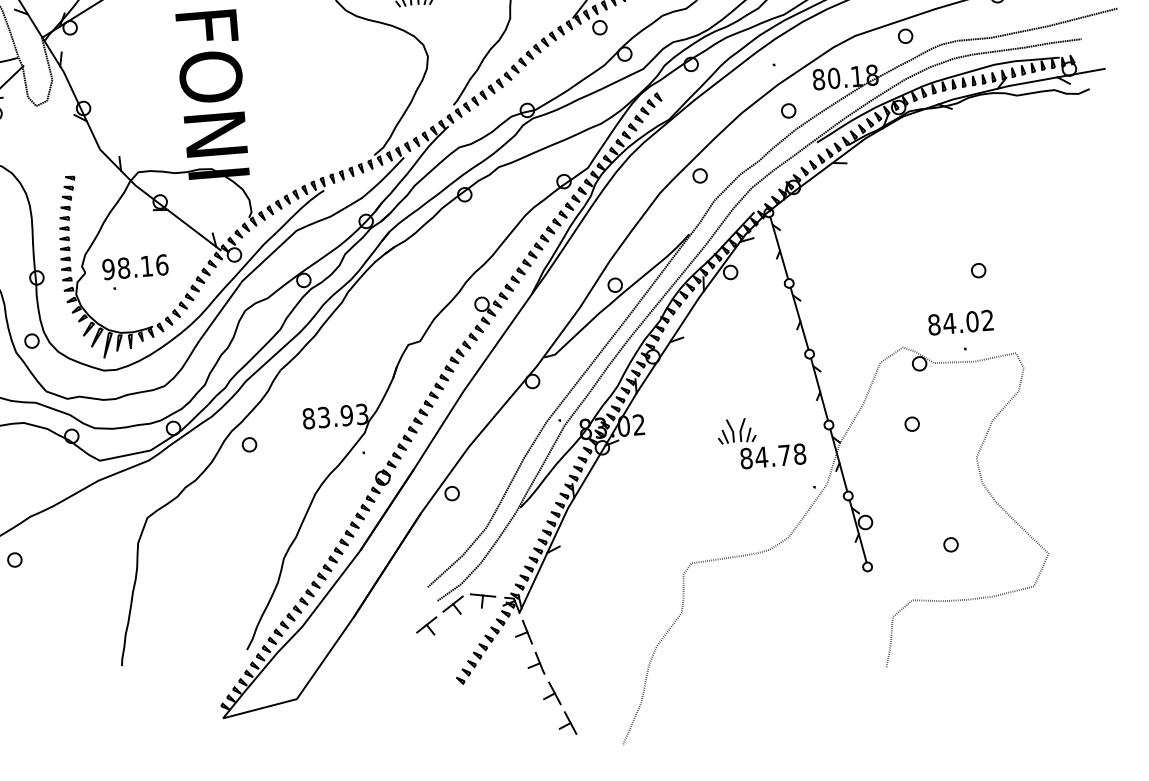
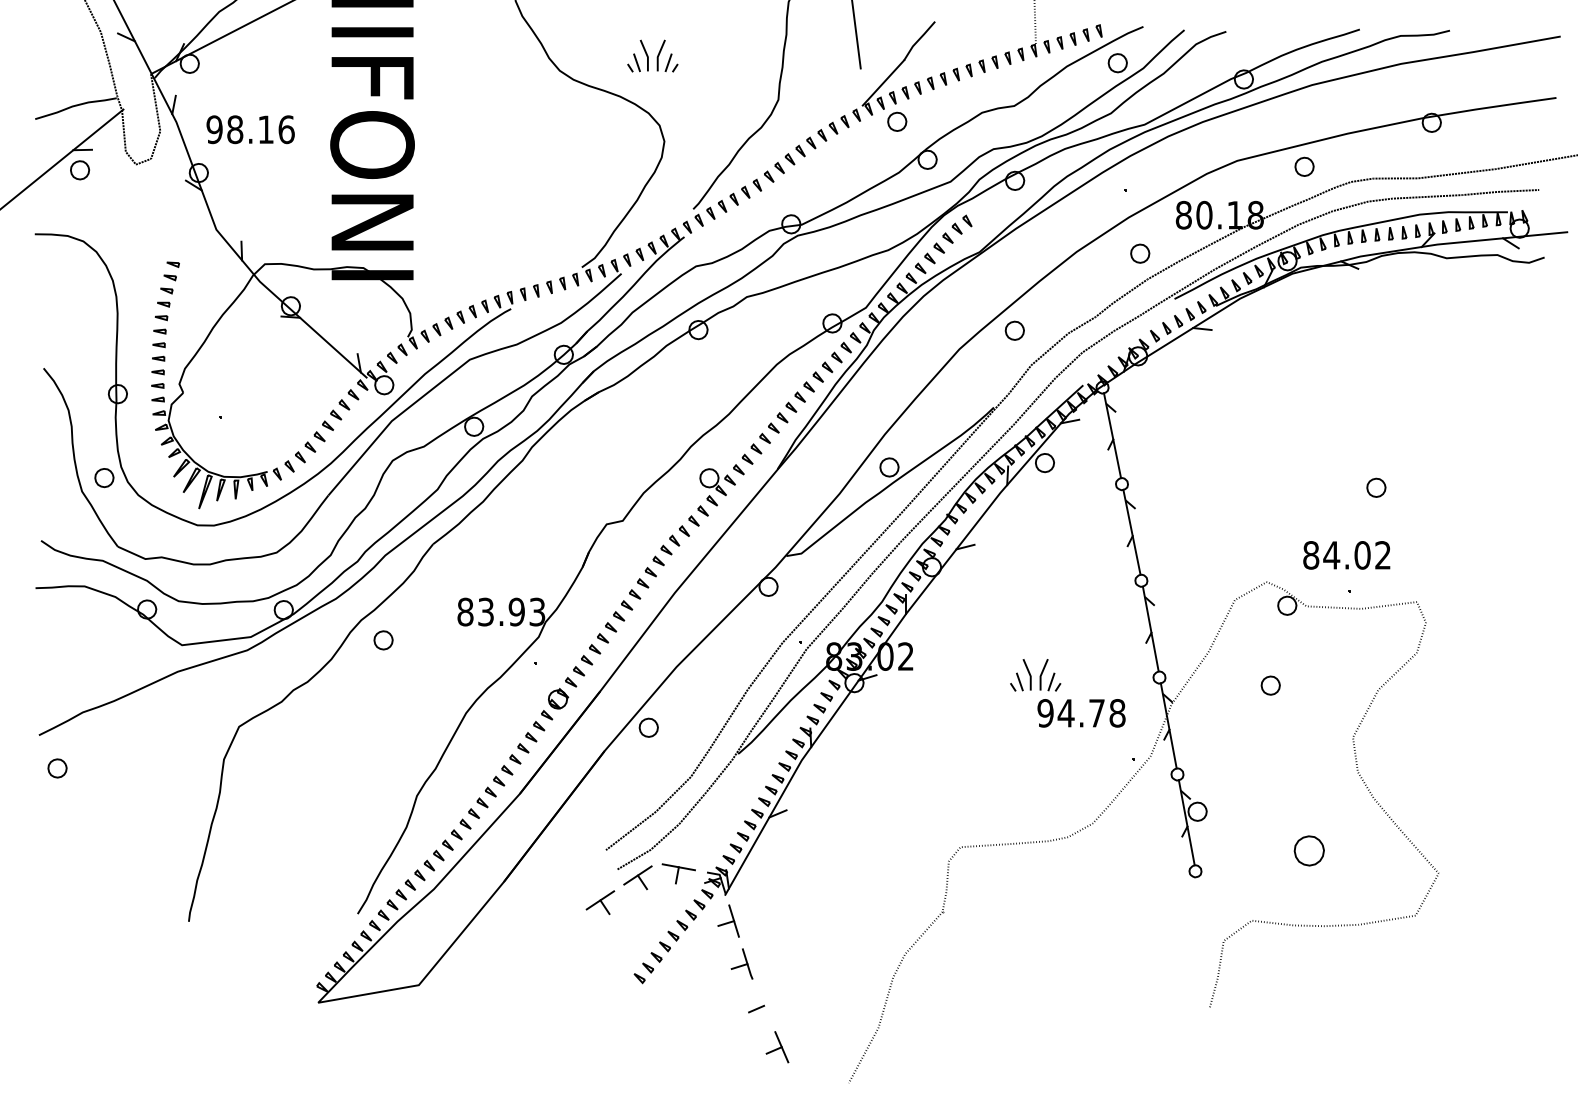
text: (135, 267) -> (250, 129), moved
text: (746, 458) -> (1045, 713), 84.78 -> 94.78
part: (951, 544) -> (1309, 850), size x1.6
line: (554, 693) -> (763, 1005), removed

